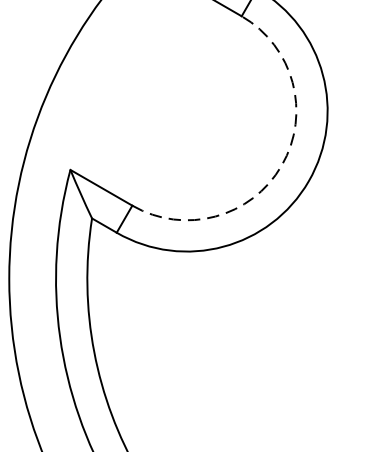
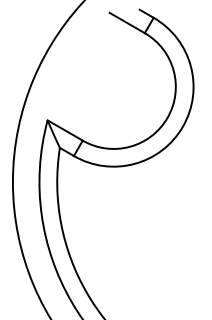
arc: (281, 164) -> (167, 117), dashed -> solid

